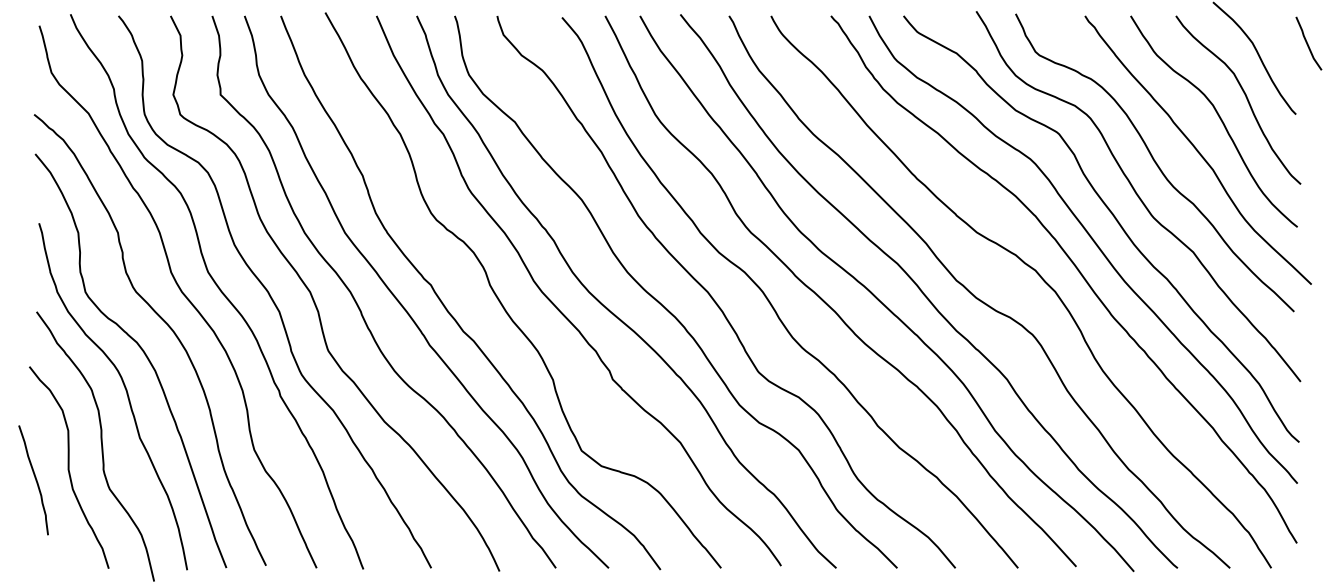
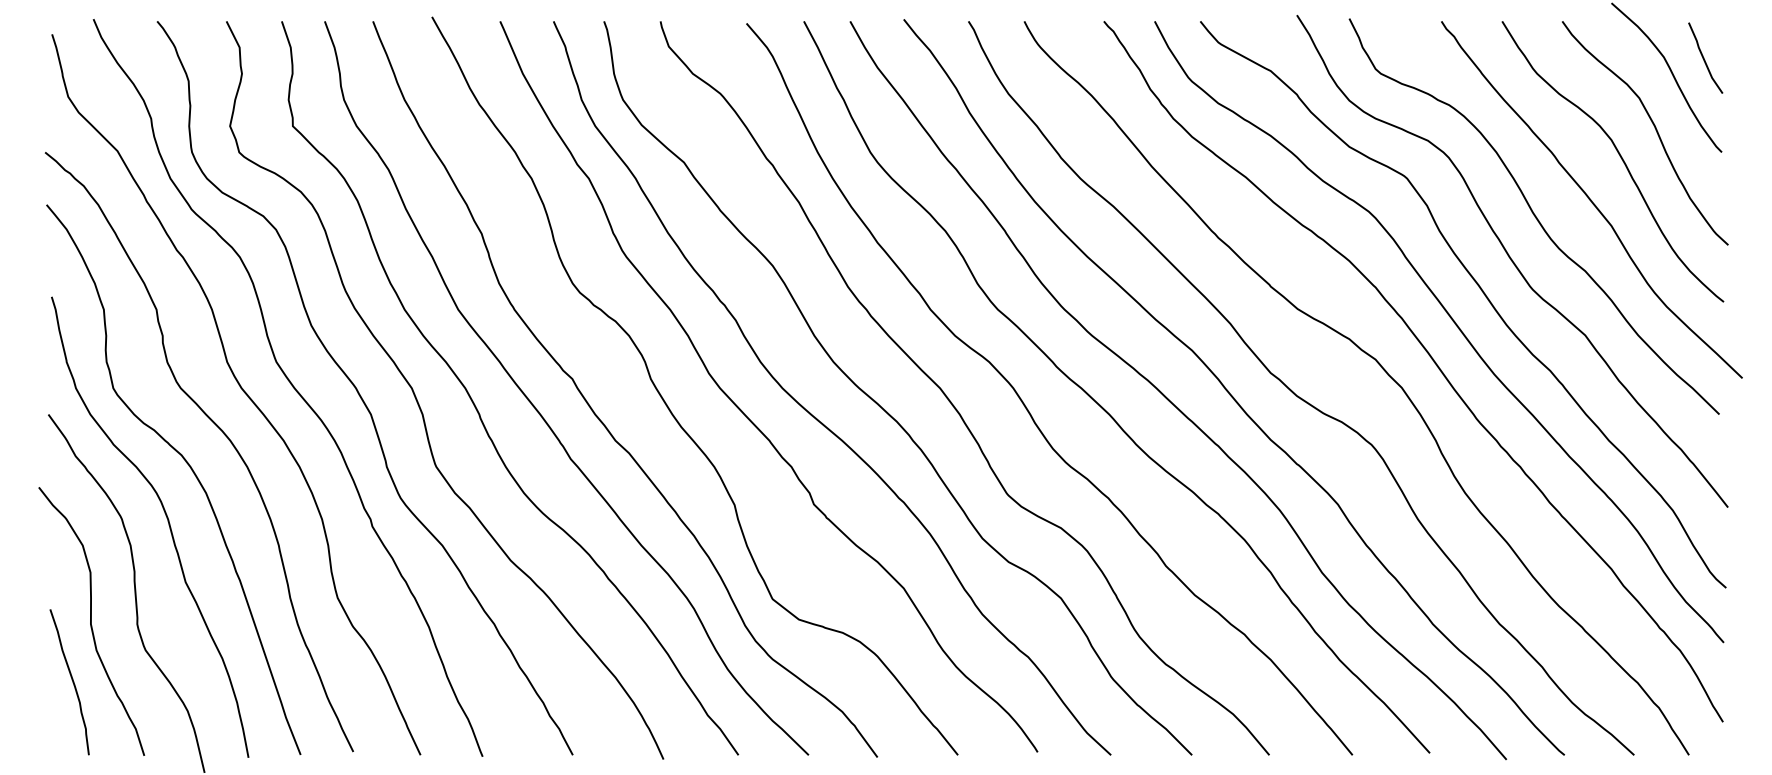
line: (1308, 43) -> (1705, 57), moved
curve: (35, 480) -> (72, 682), moved

